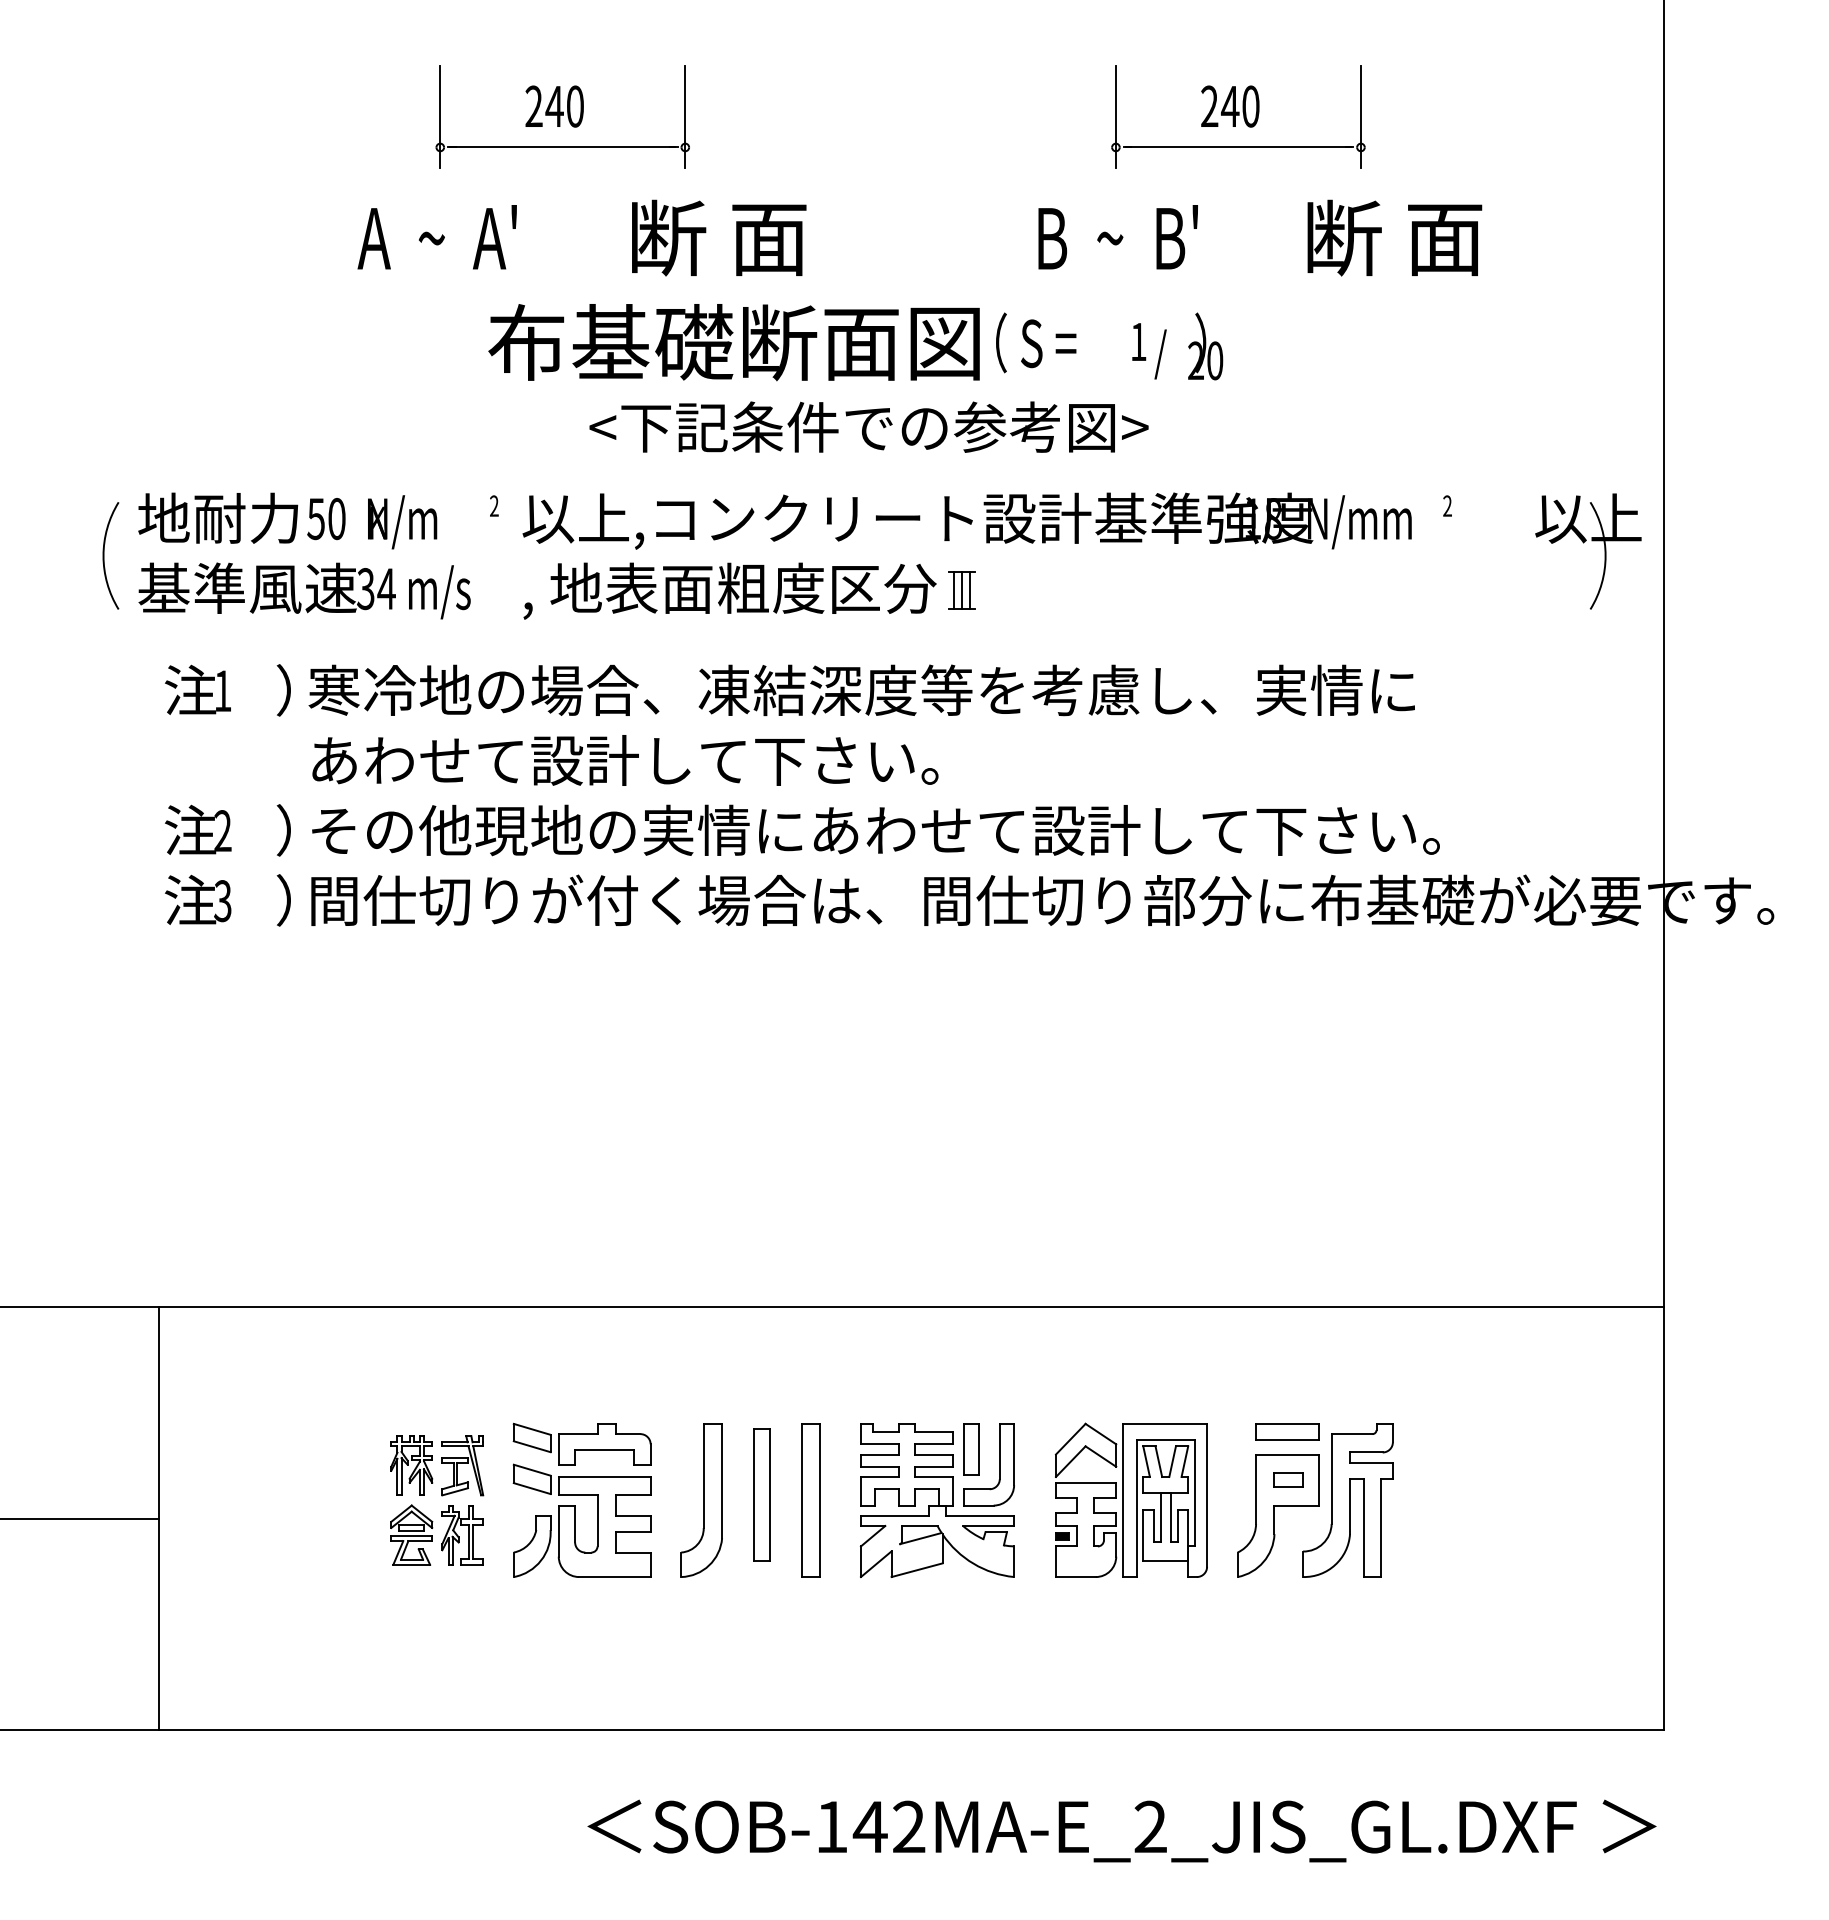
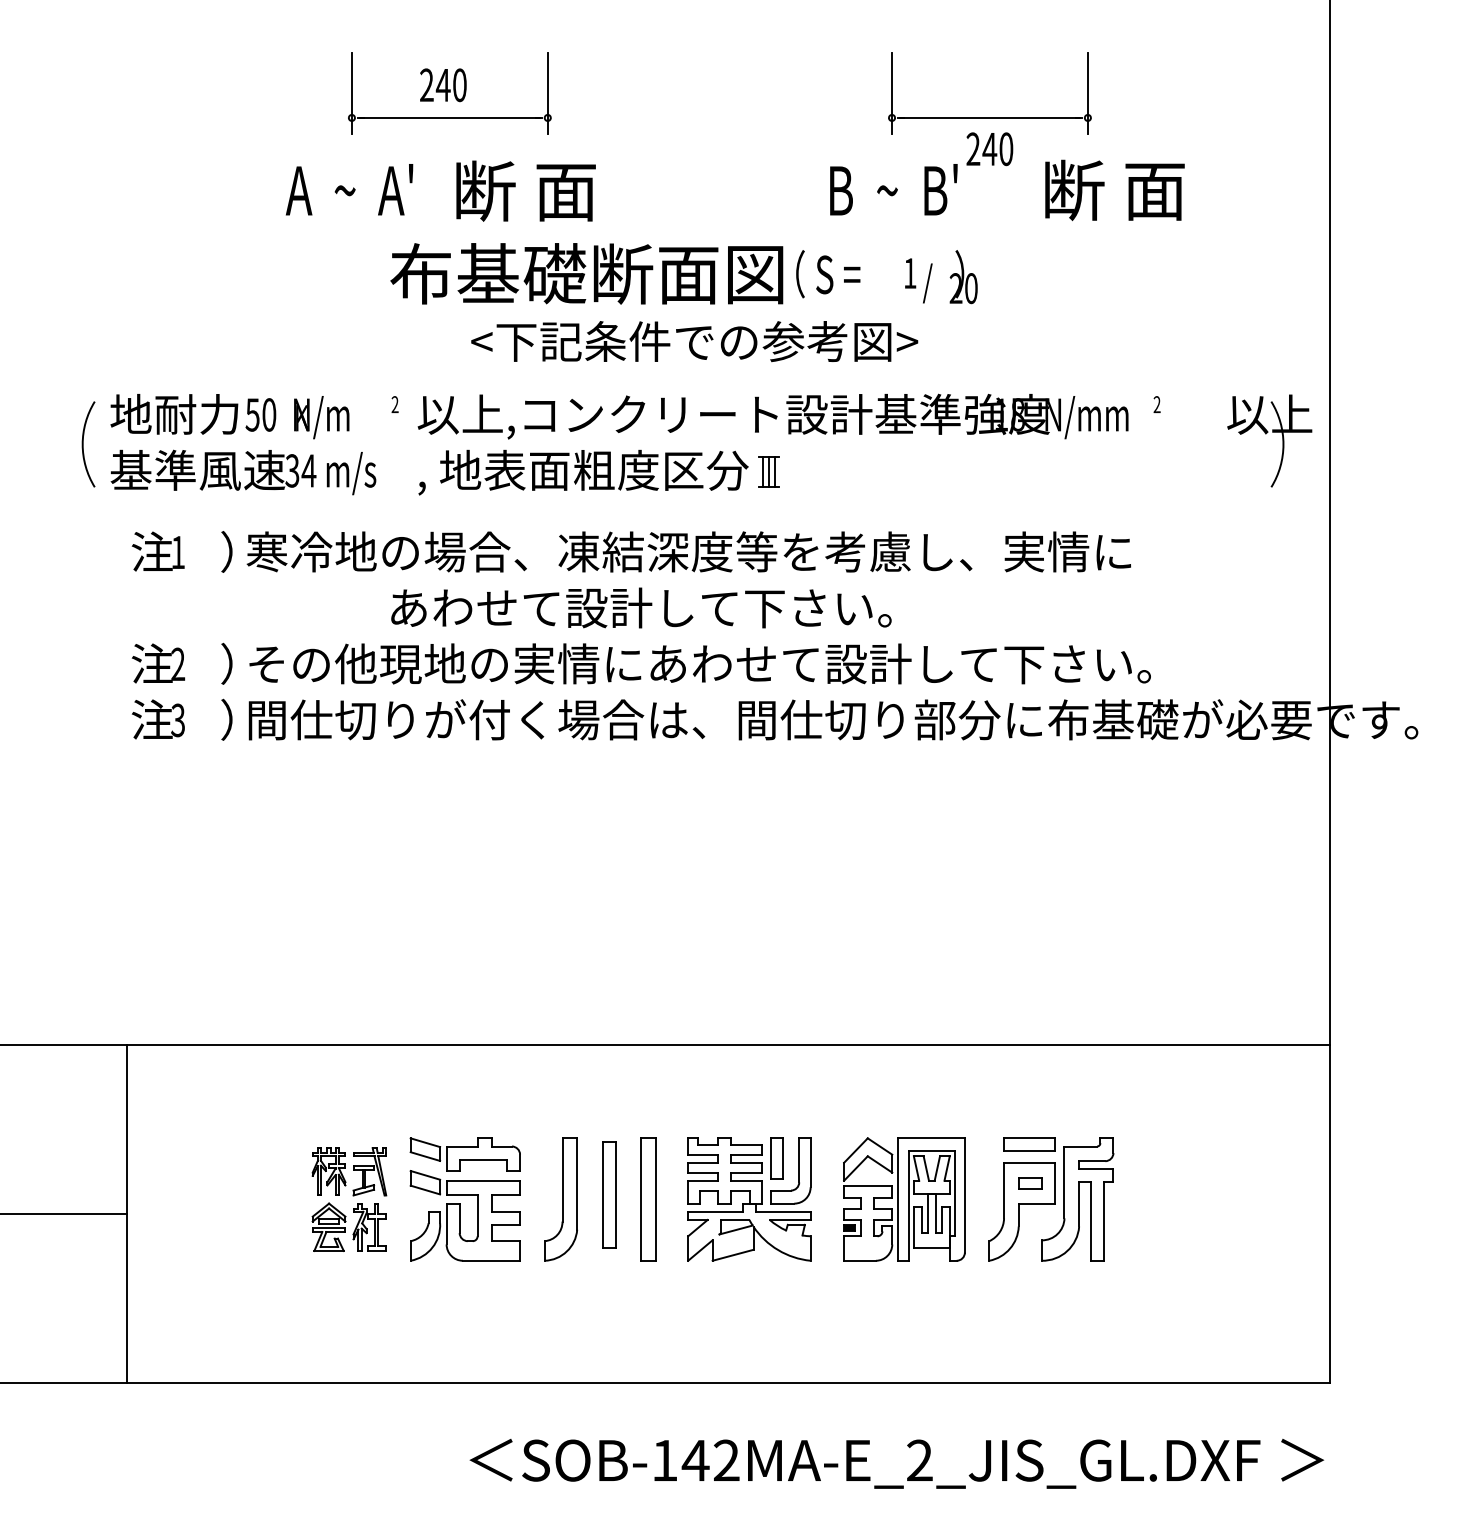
text: (1230, 106) -> (990, 149), moved
text: (719, 237) -> (526, 190), moved
text: (625, 760) -> (641, 608), moved

